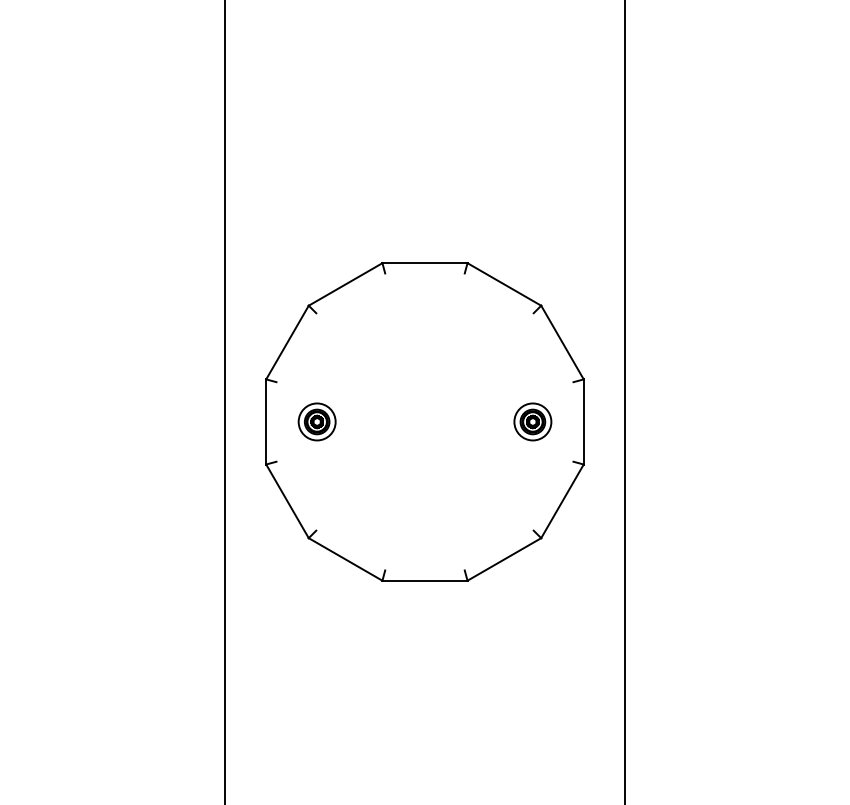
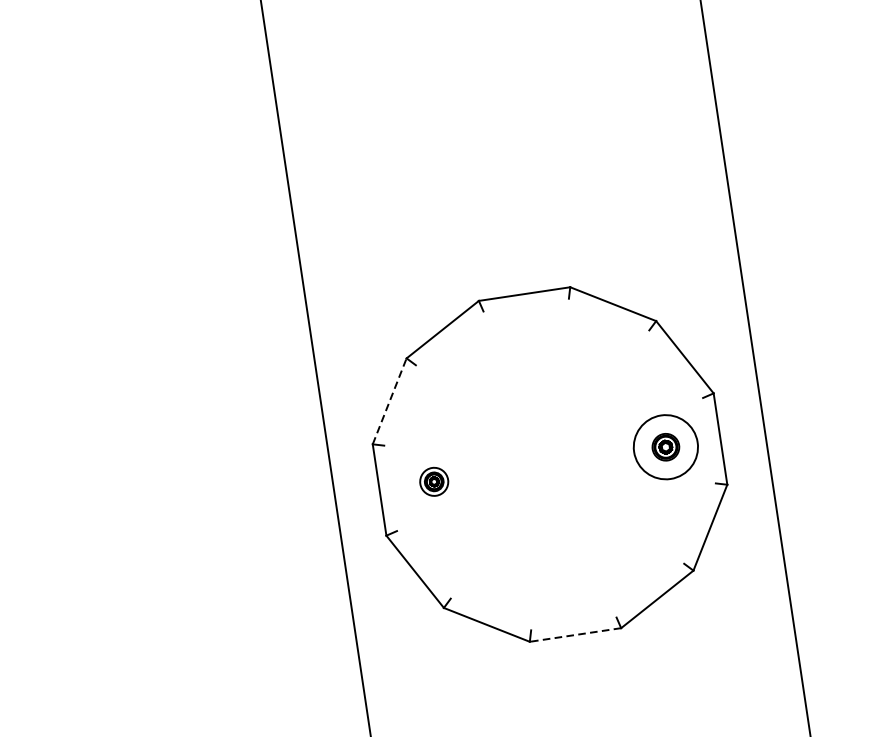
line: (287, 342) -> (389, 401), solid -> dashed
part: (316, 421) -> (433, 481), size x0.7
circle: (532, 421) -> (665, 446), size x1.6
line: (424, 580) -> (574, 634), solid -> dashed

